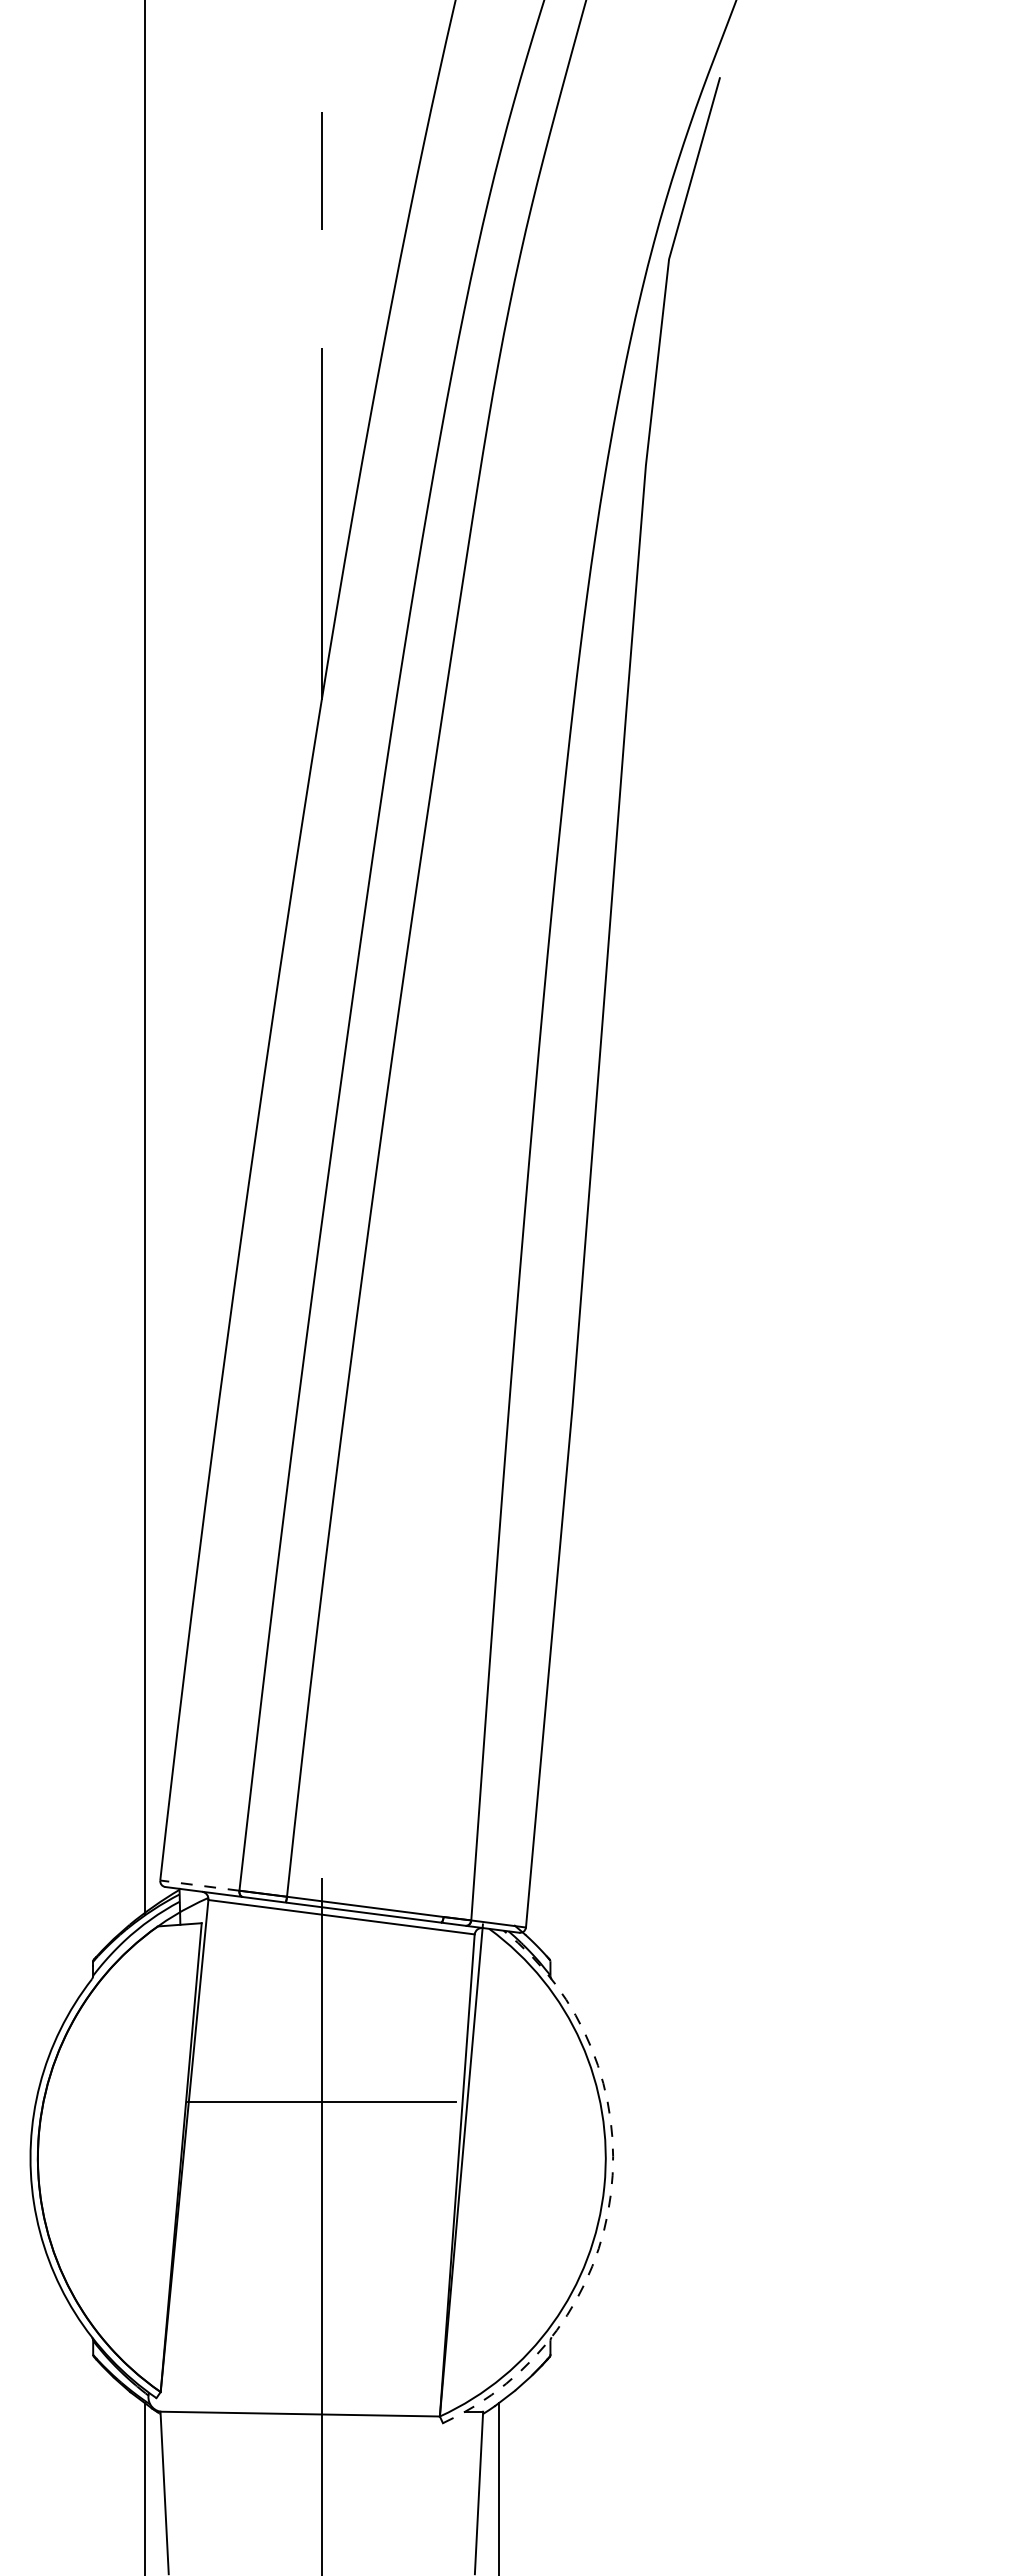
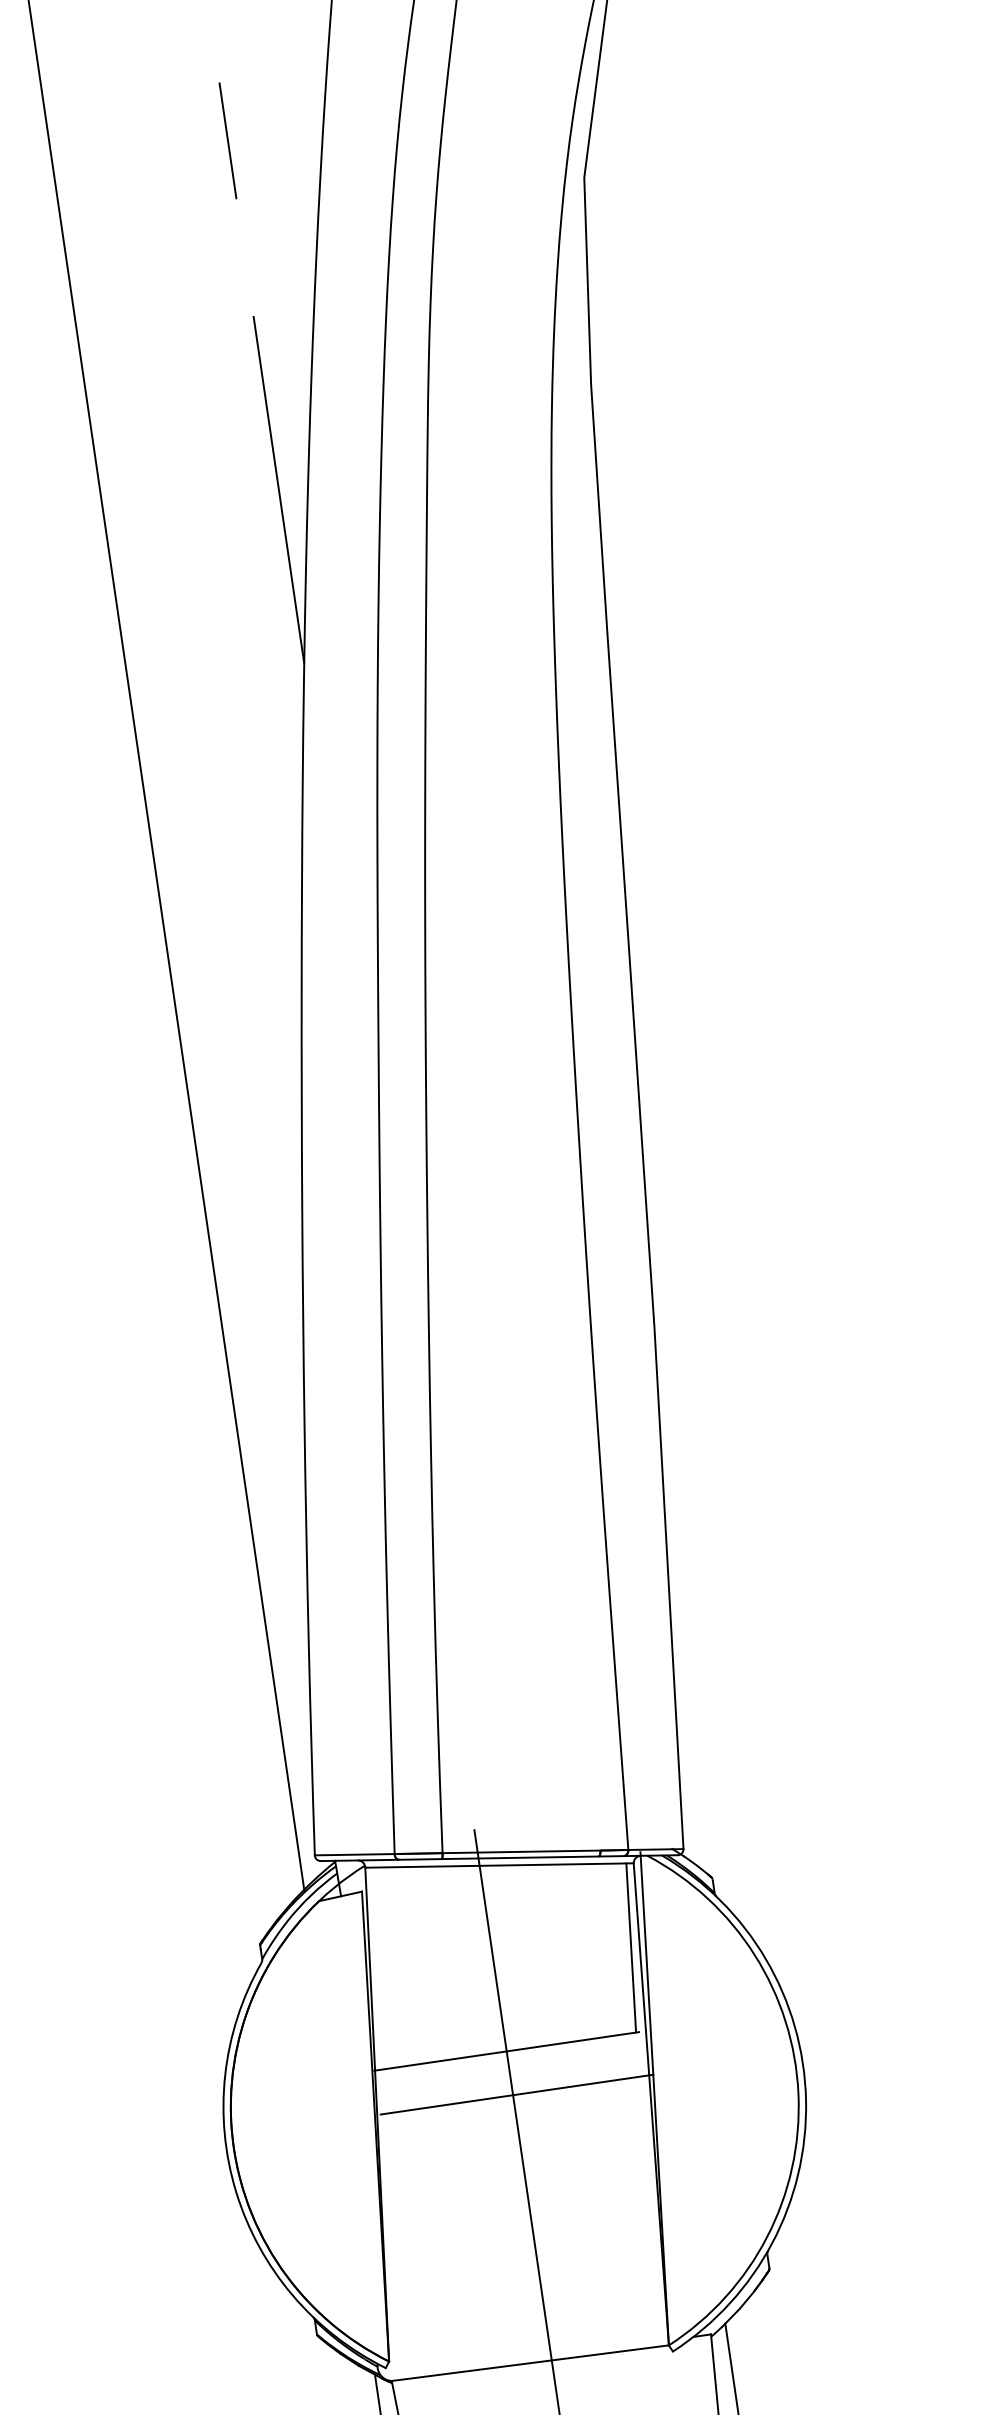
line: (199, 1885) -> (354, 1854), dashed -> solid
line: (459, 2017) -> (630, 1947), added
line: (325, 2146) -> (516, 2094), added
arc: (610, 2193) -> (805, 2100), dashed -> solid

